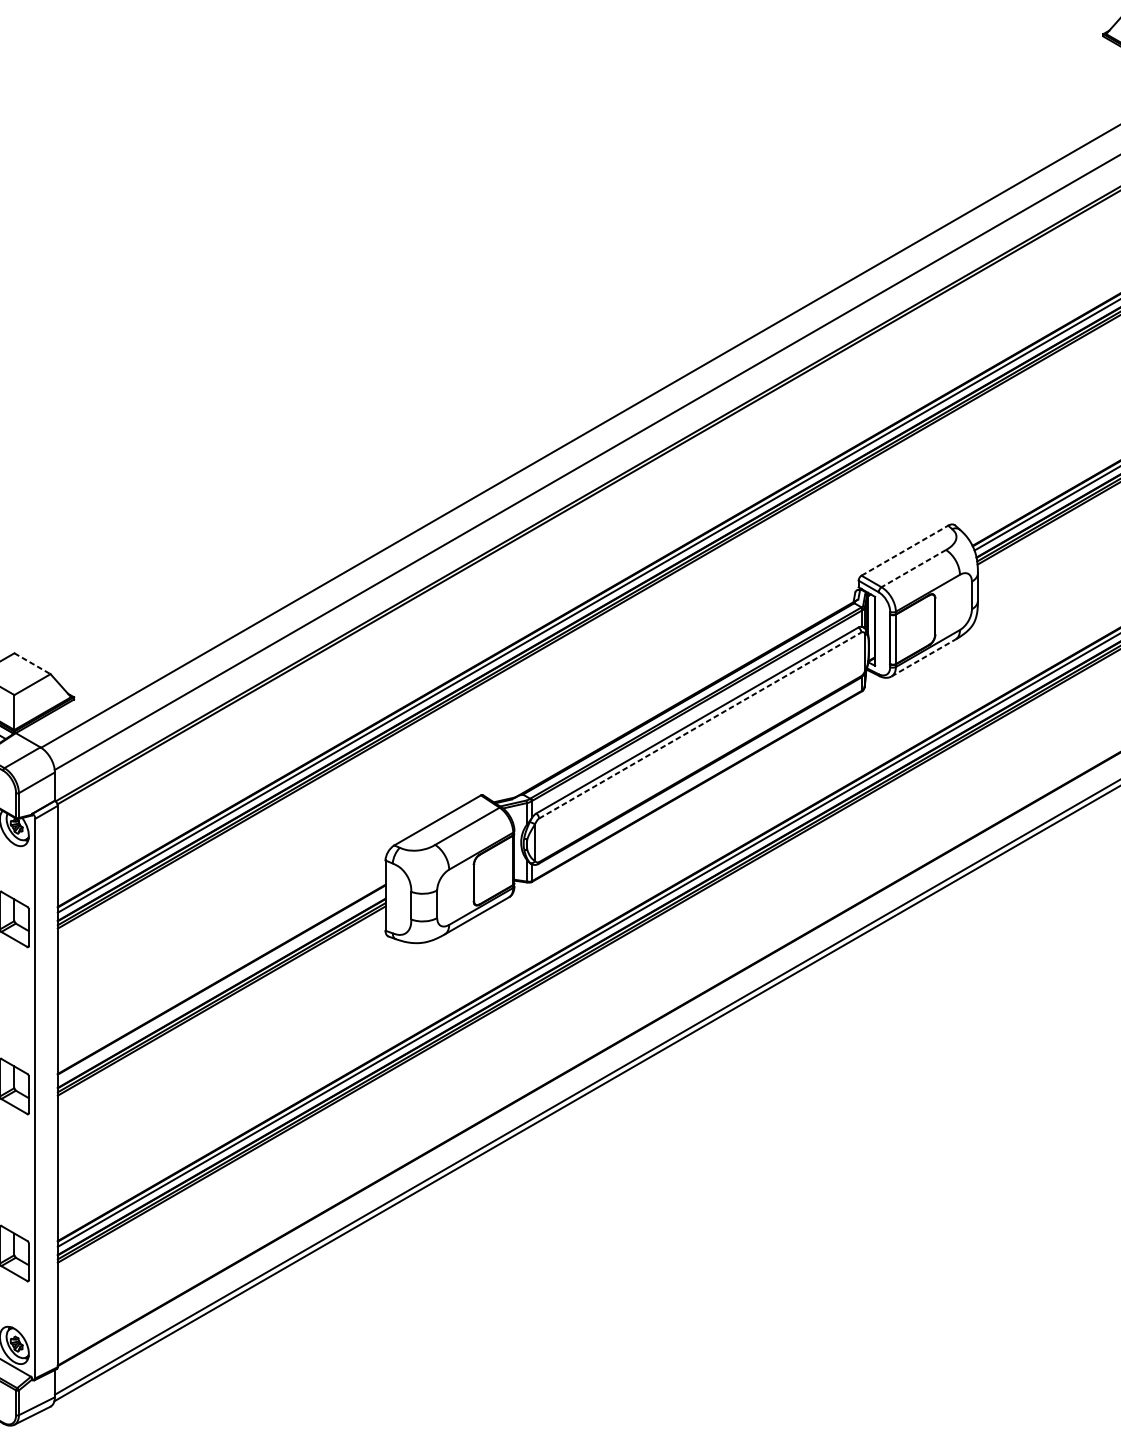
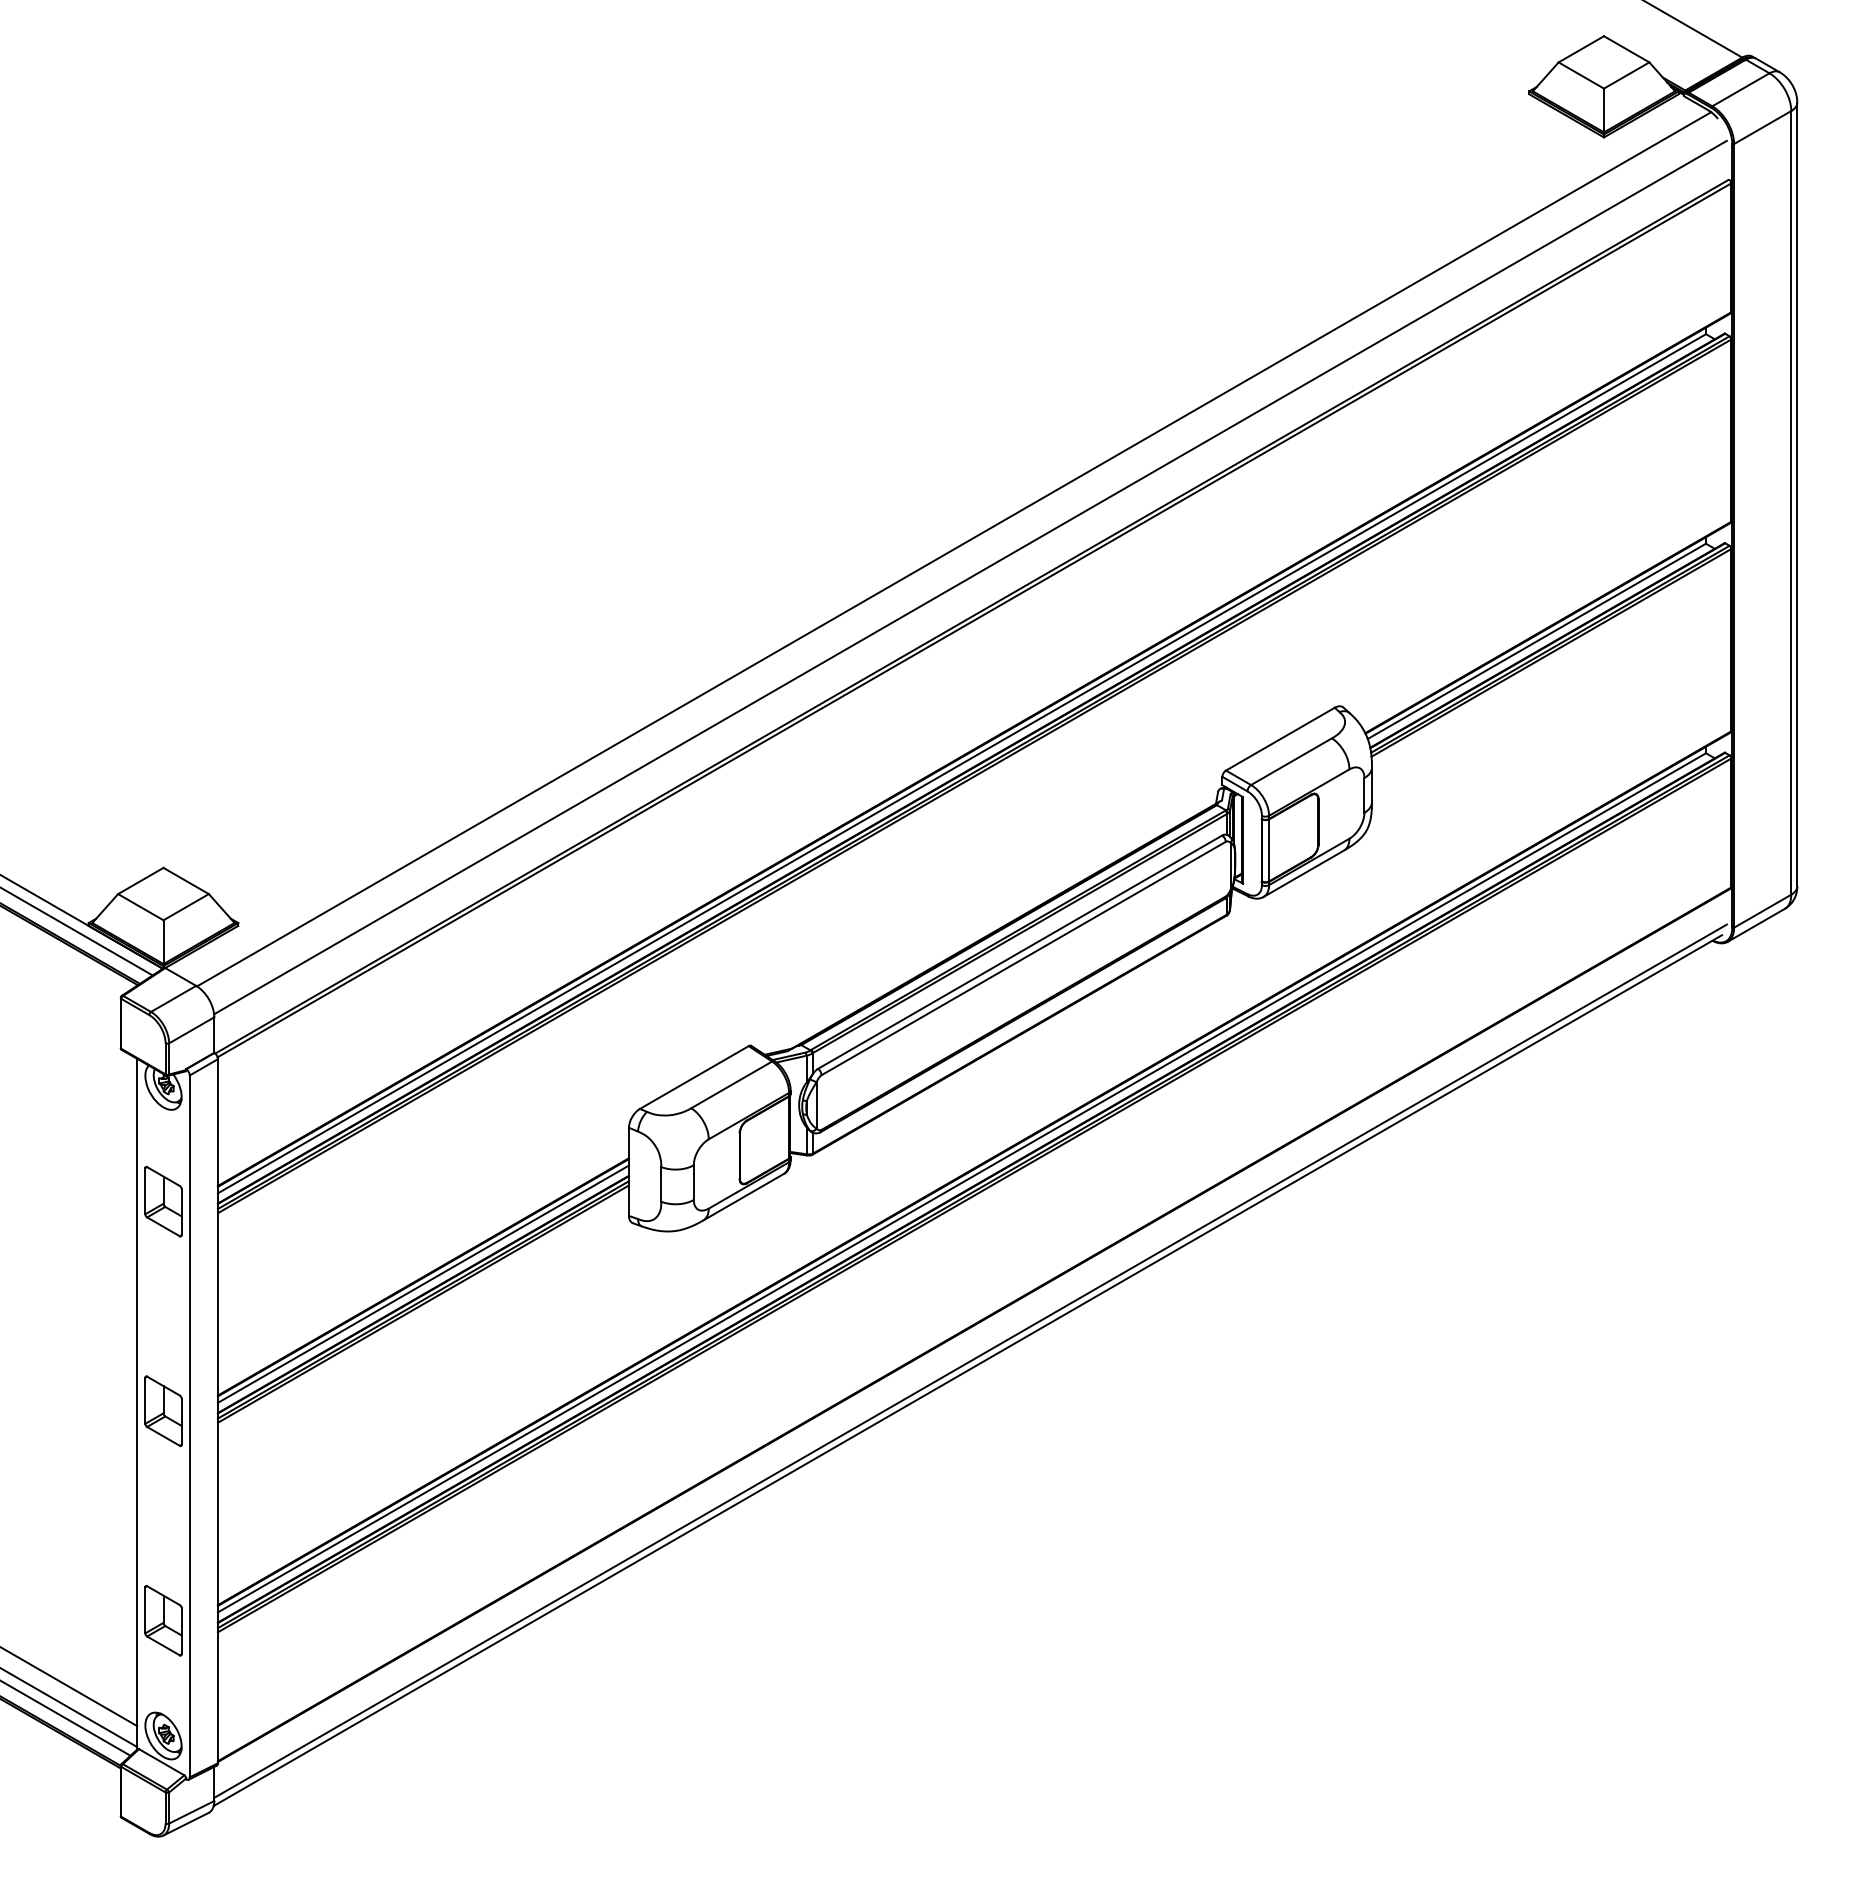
line: (904, 550) -> (1280, 739), dashed -> solid
line: (913, 568) -> (1291, 761), dashed -> solid
line: (924, 657) -> (1304, 873), dashed -> solid
line: (32, 664) -> (186, 881), dashed -> solid
line: (700, 725) -> (1024, 958), dashed -> solid
line: (220, 984) -> (422, 1283), added

